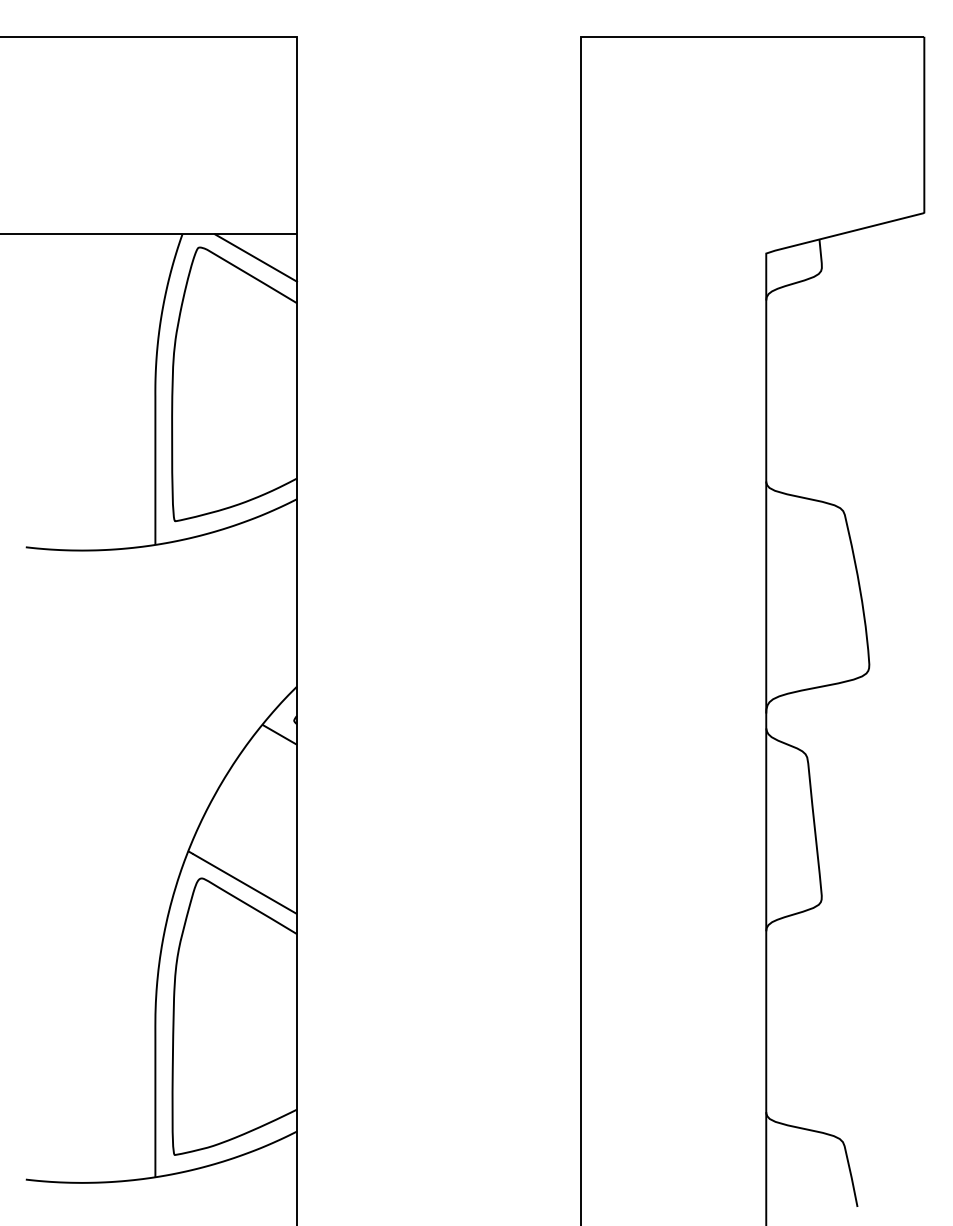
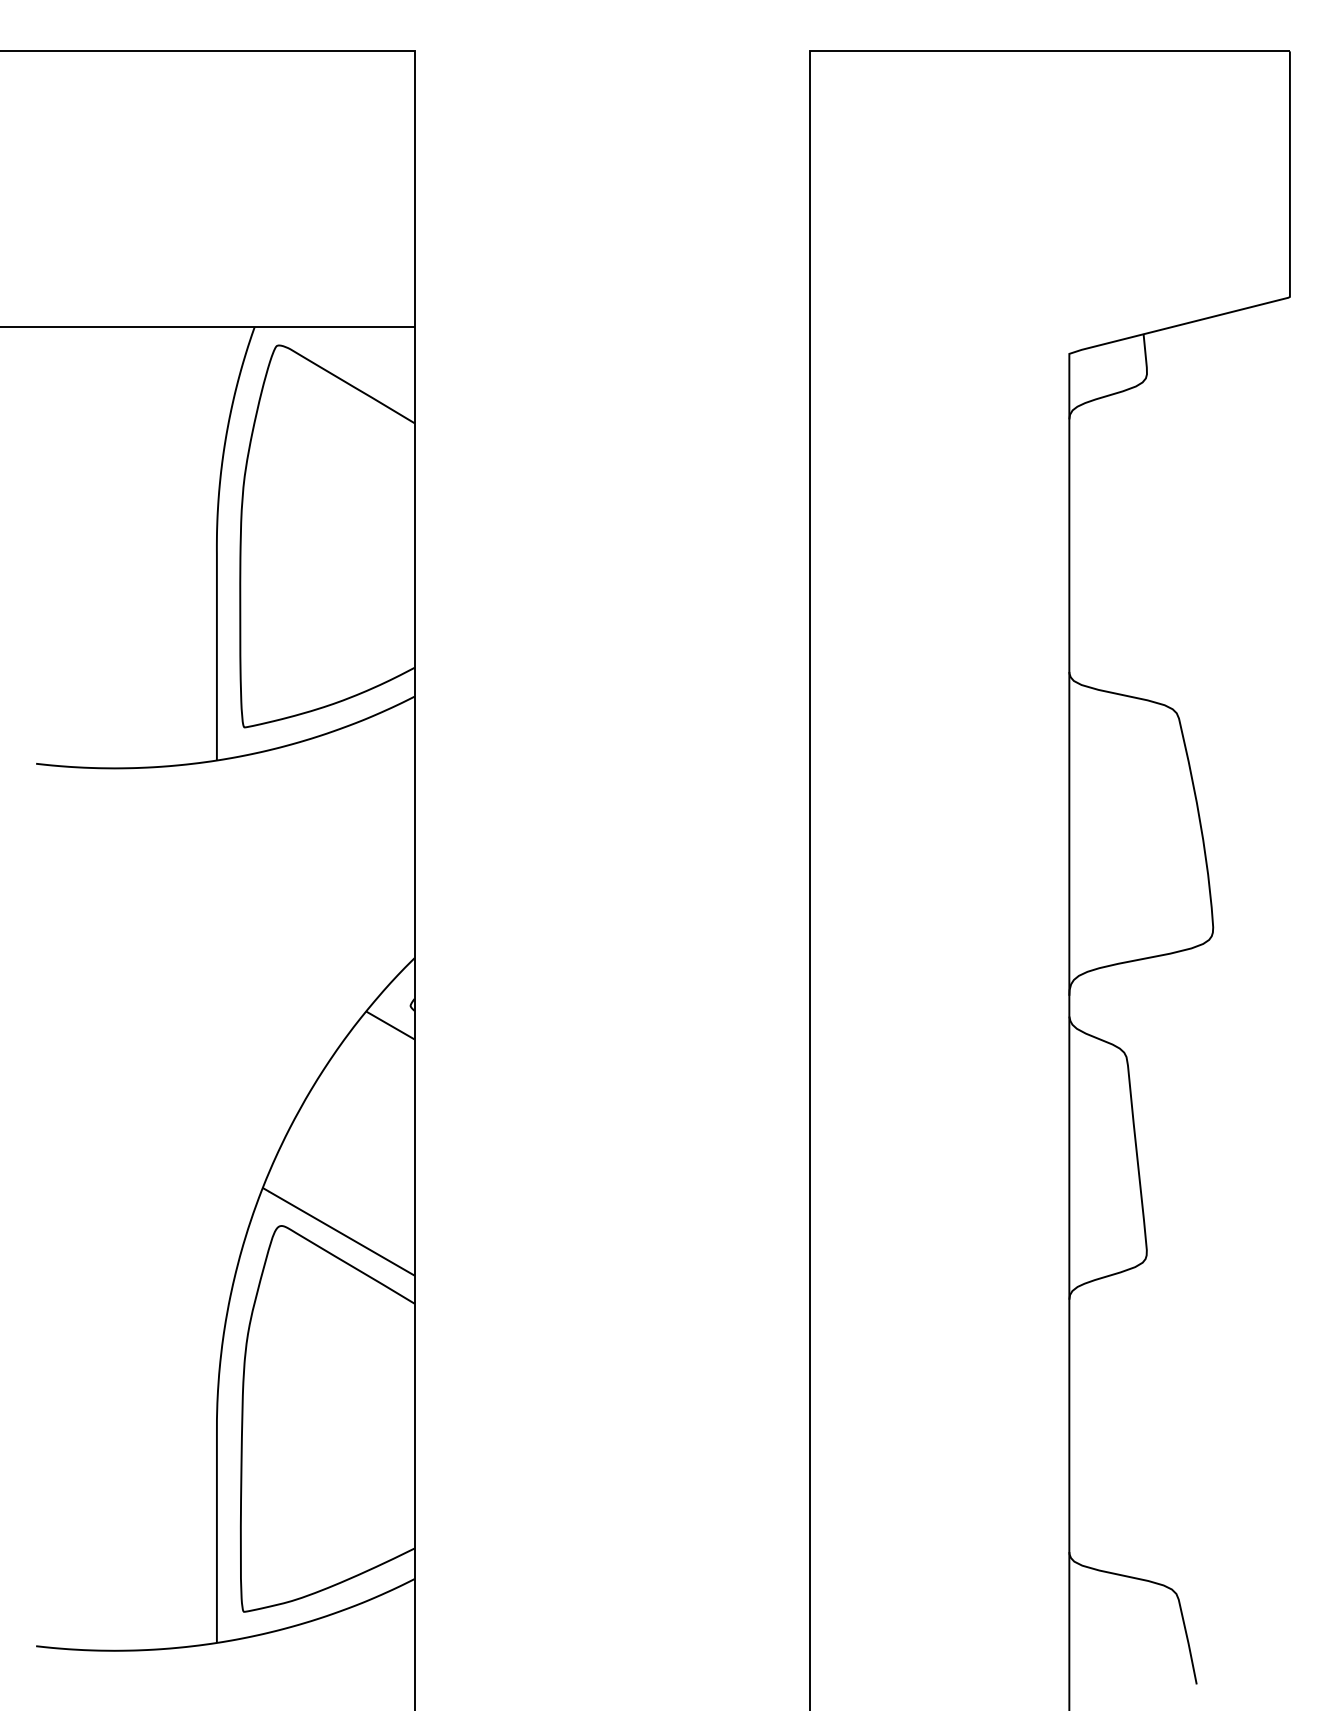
line: (256, 257) -> (357, 359), removed

